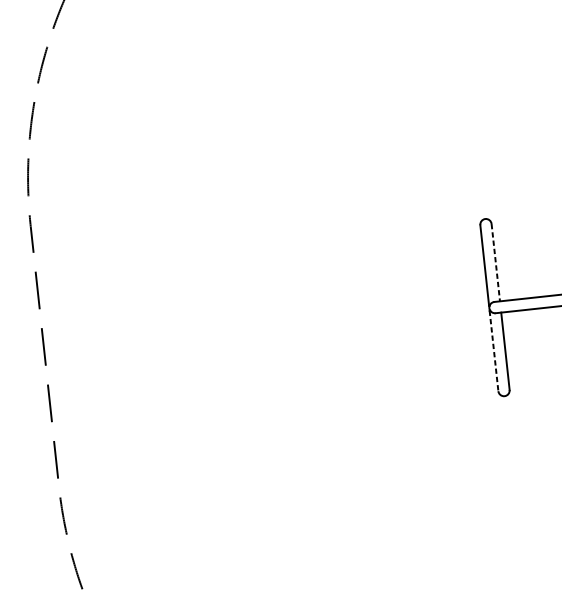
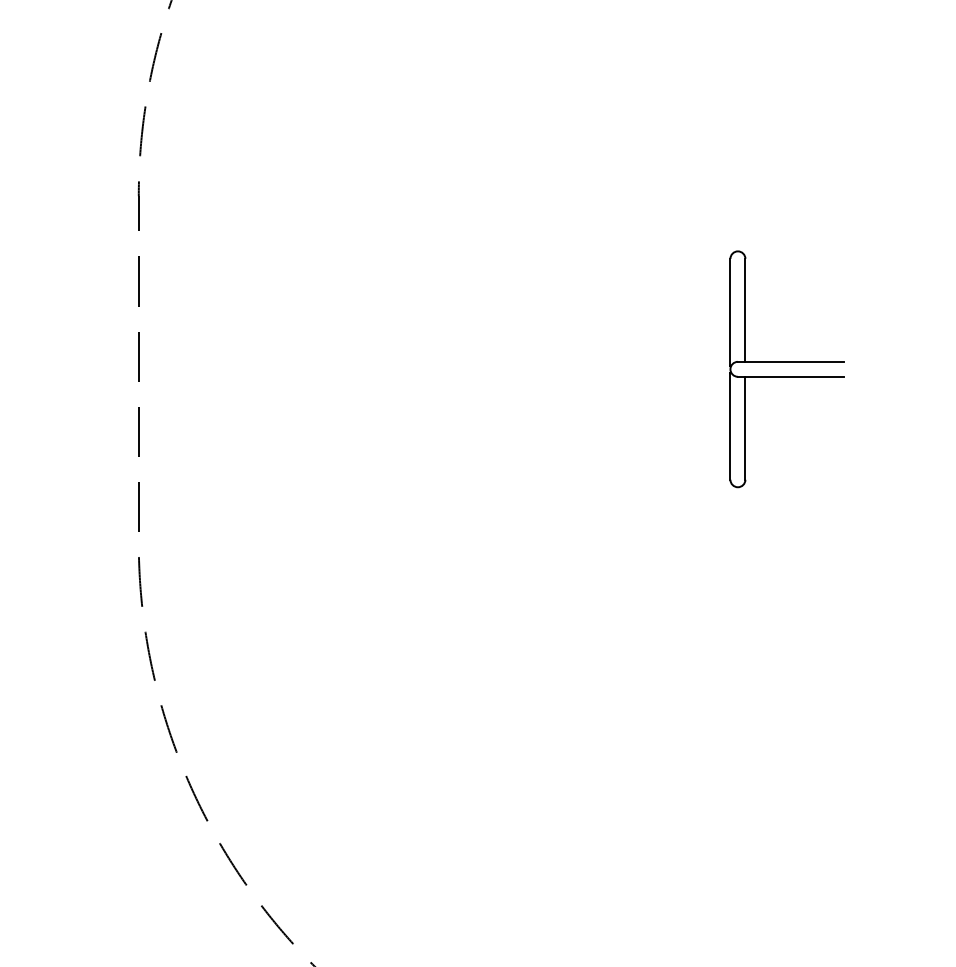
line: (495, 262) -> (745, 310), dashed -> solid
line: (494, 351) -> (730, 426), dashed -> solid

